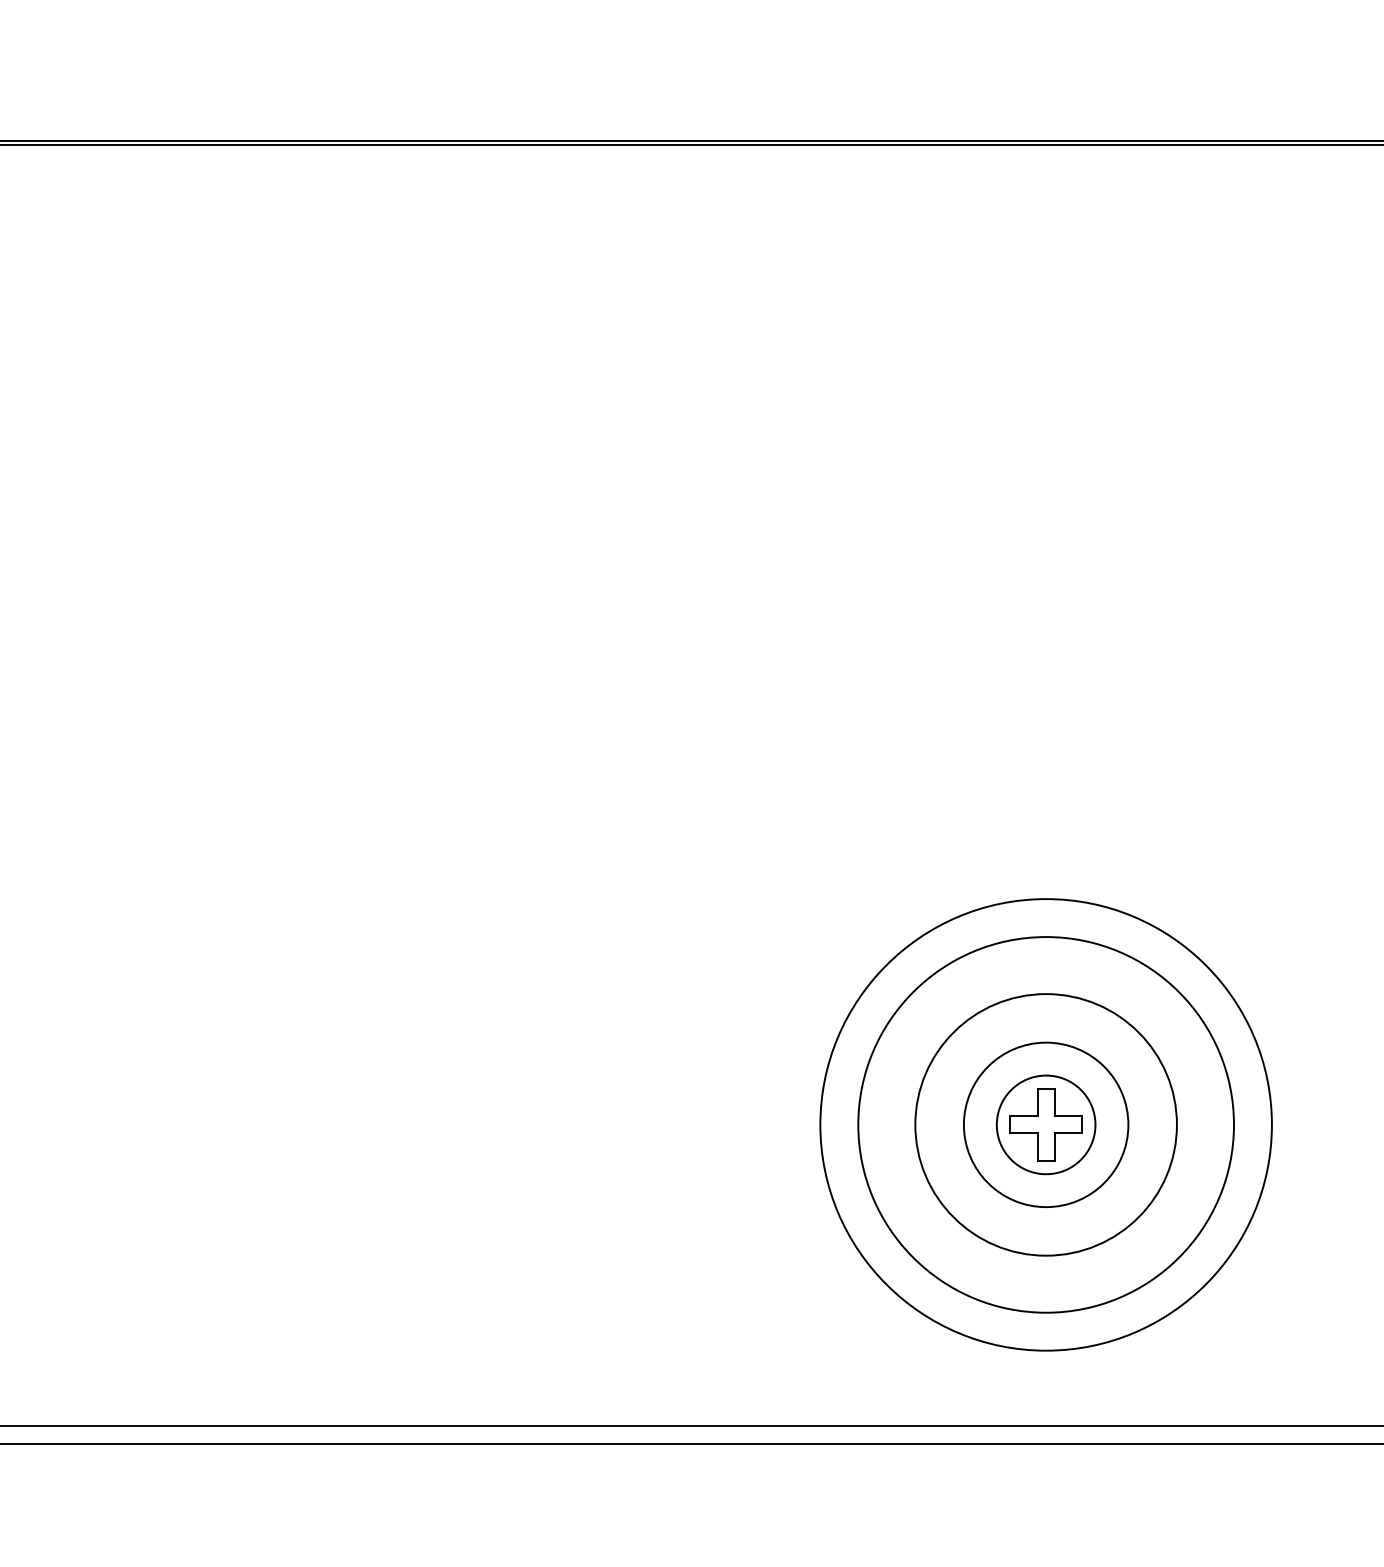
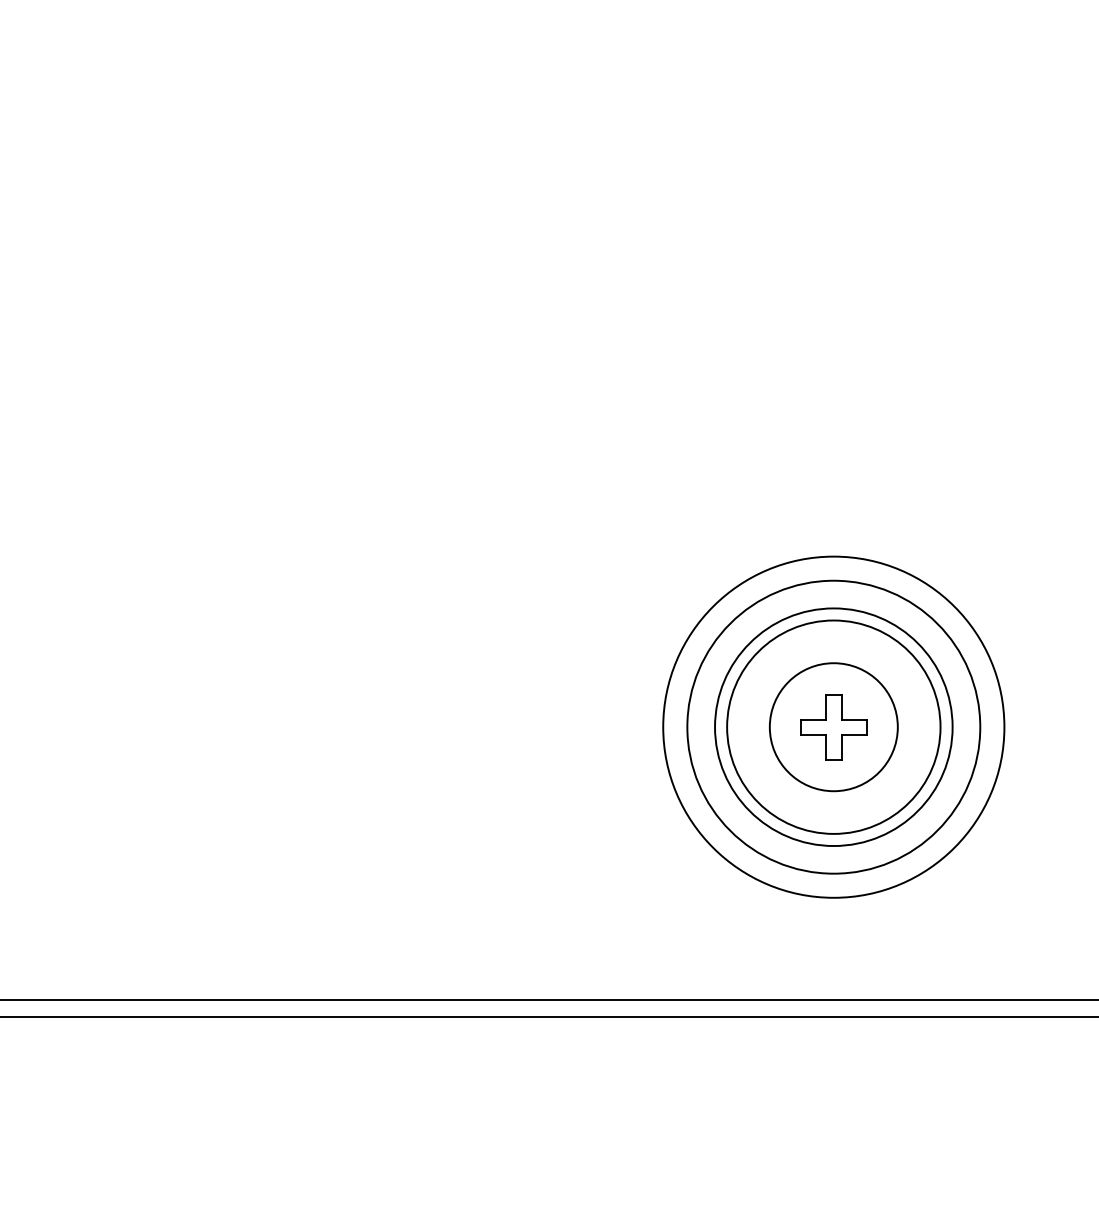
circle: (1045, 1124) -> (833, 726), size x0.71
circle: (1045, 1124) -> (833, 726), size x1.43
circle: (1045, 1124) -> (833, 726), size x1.43

